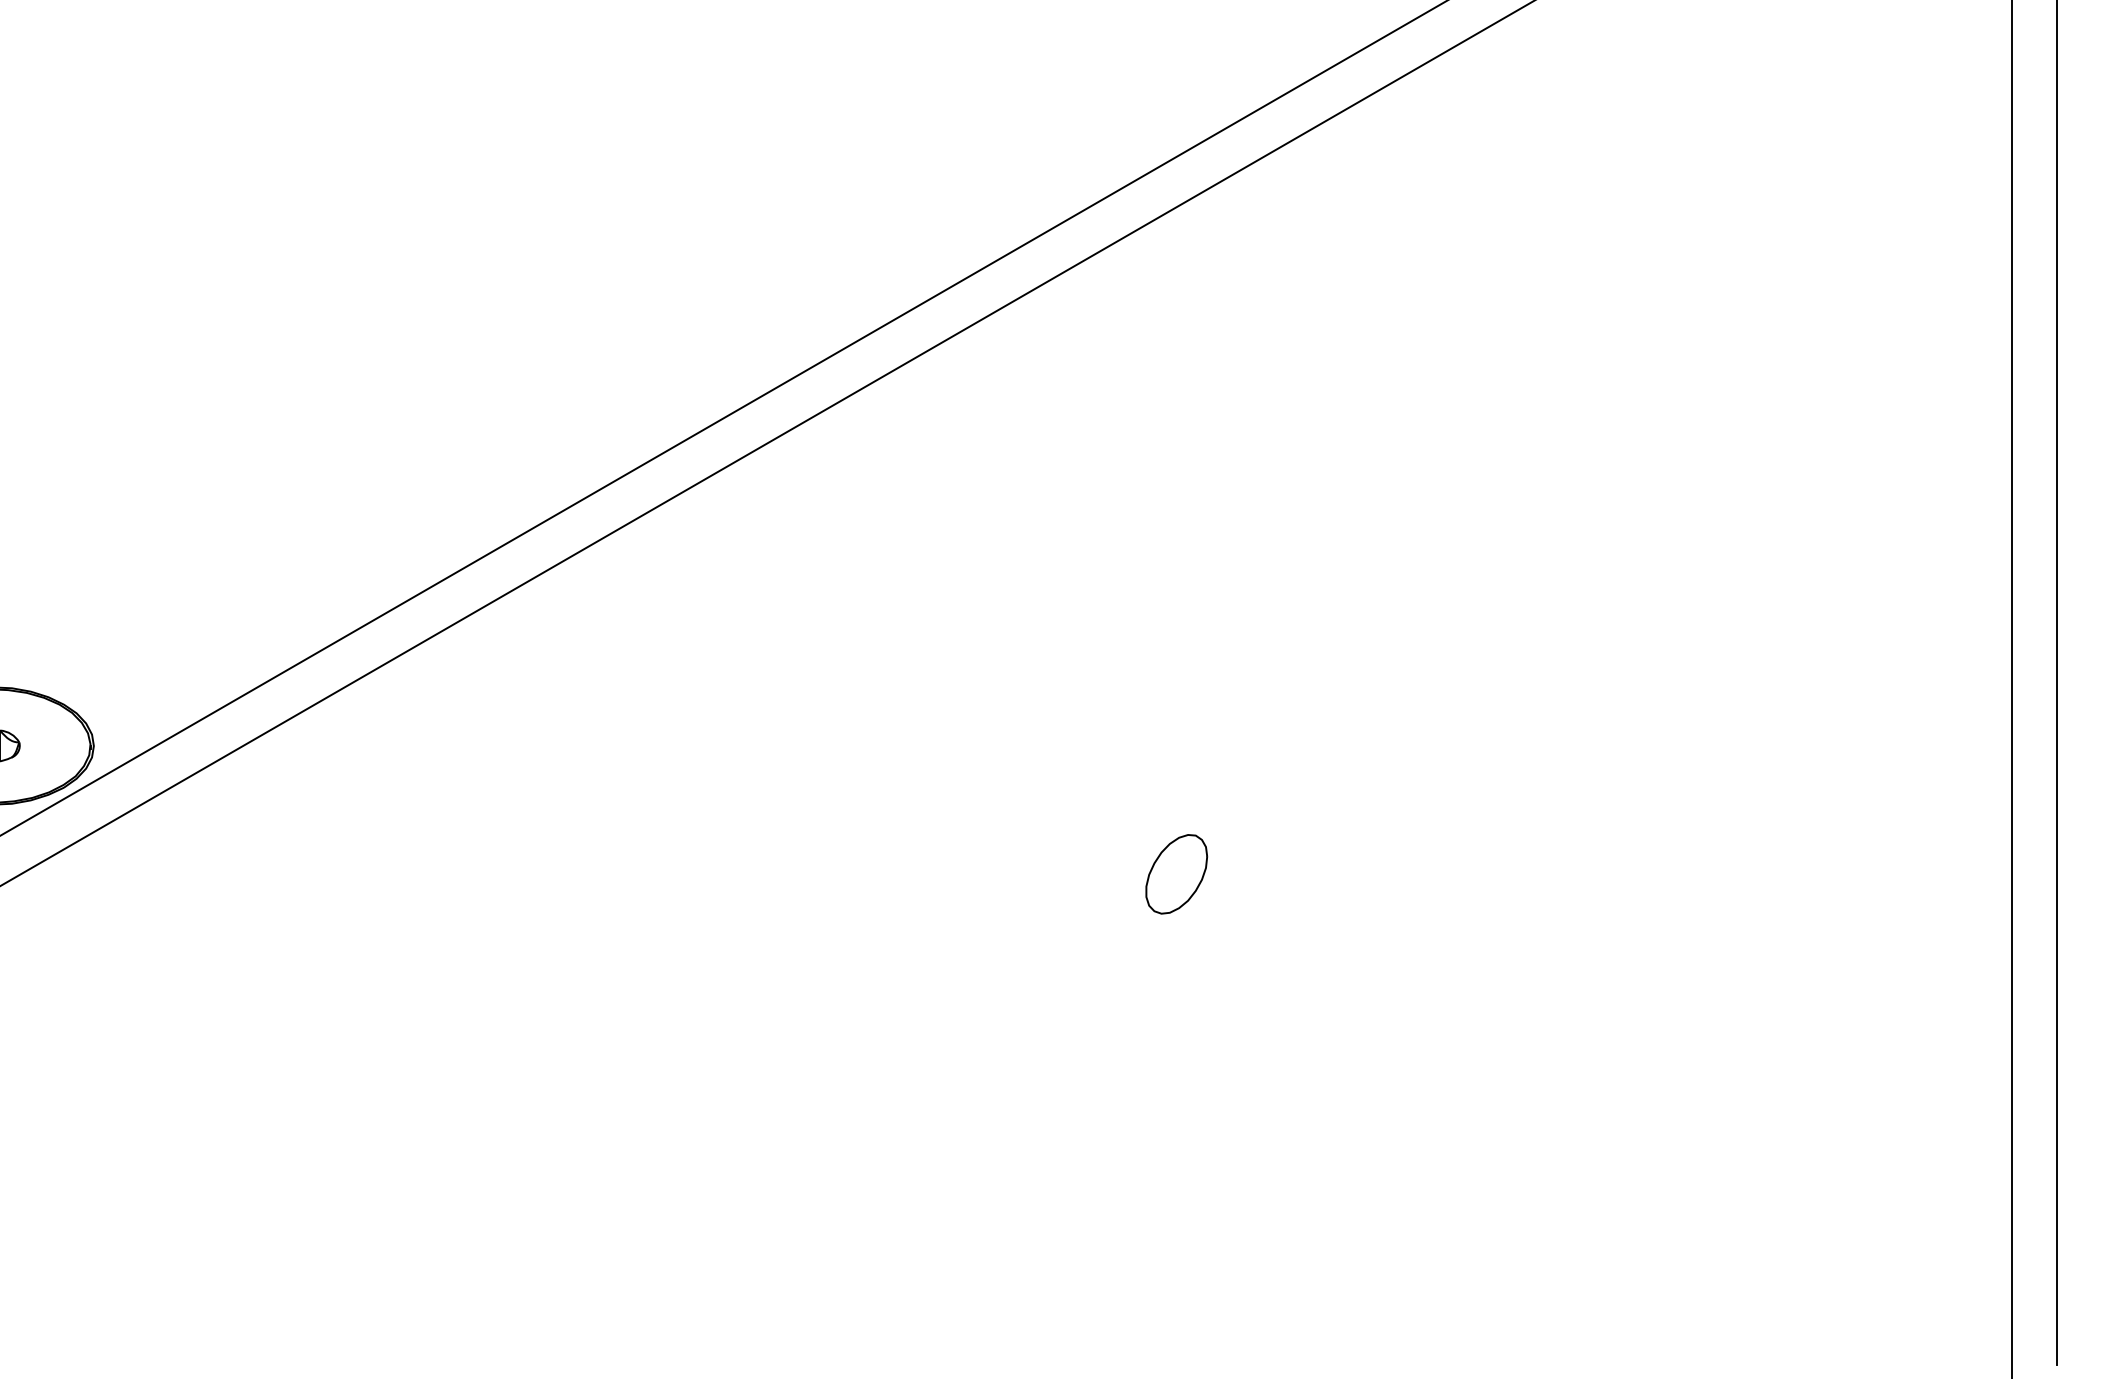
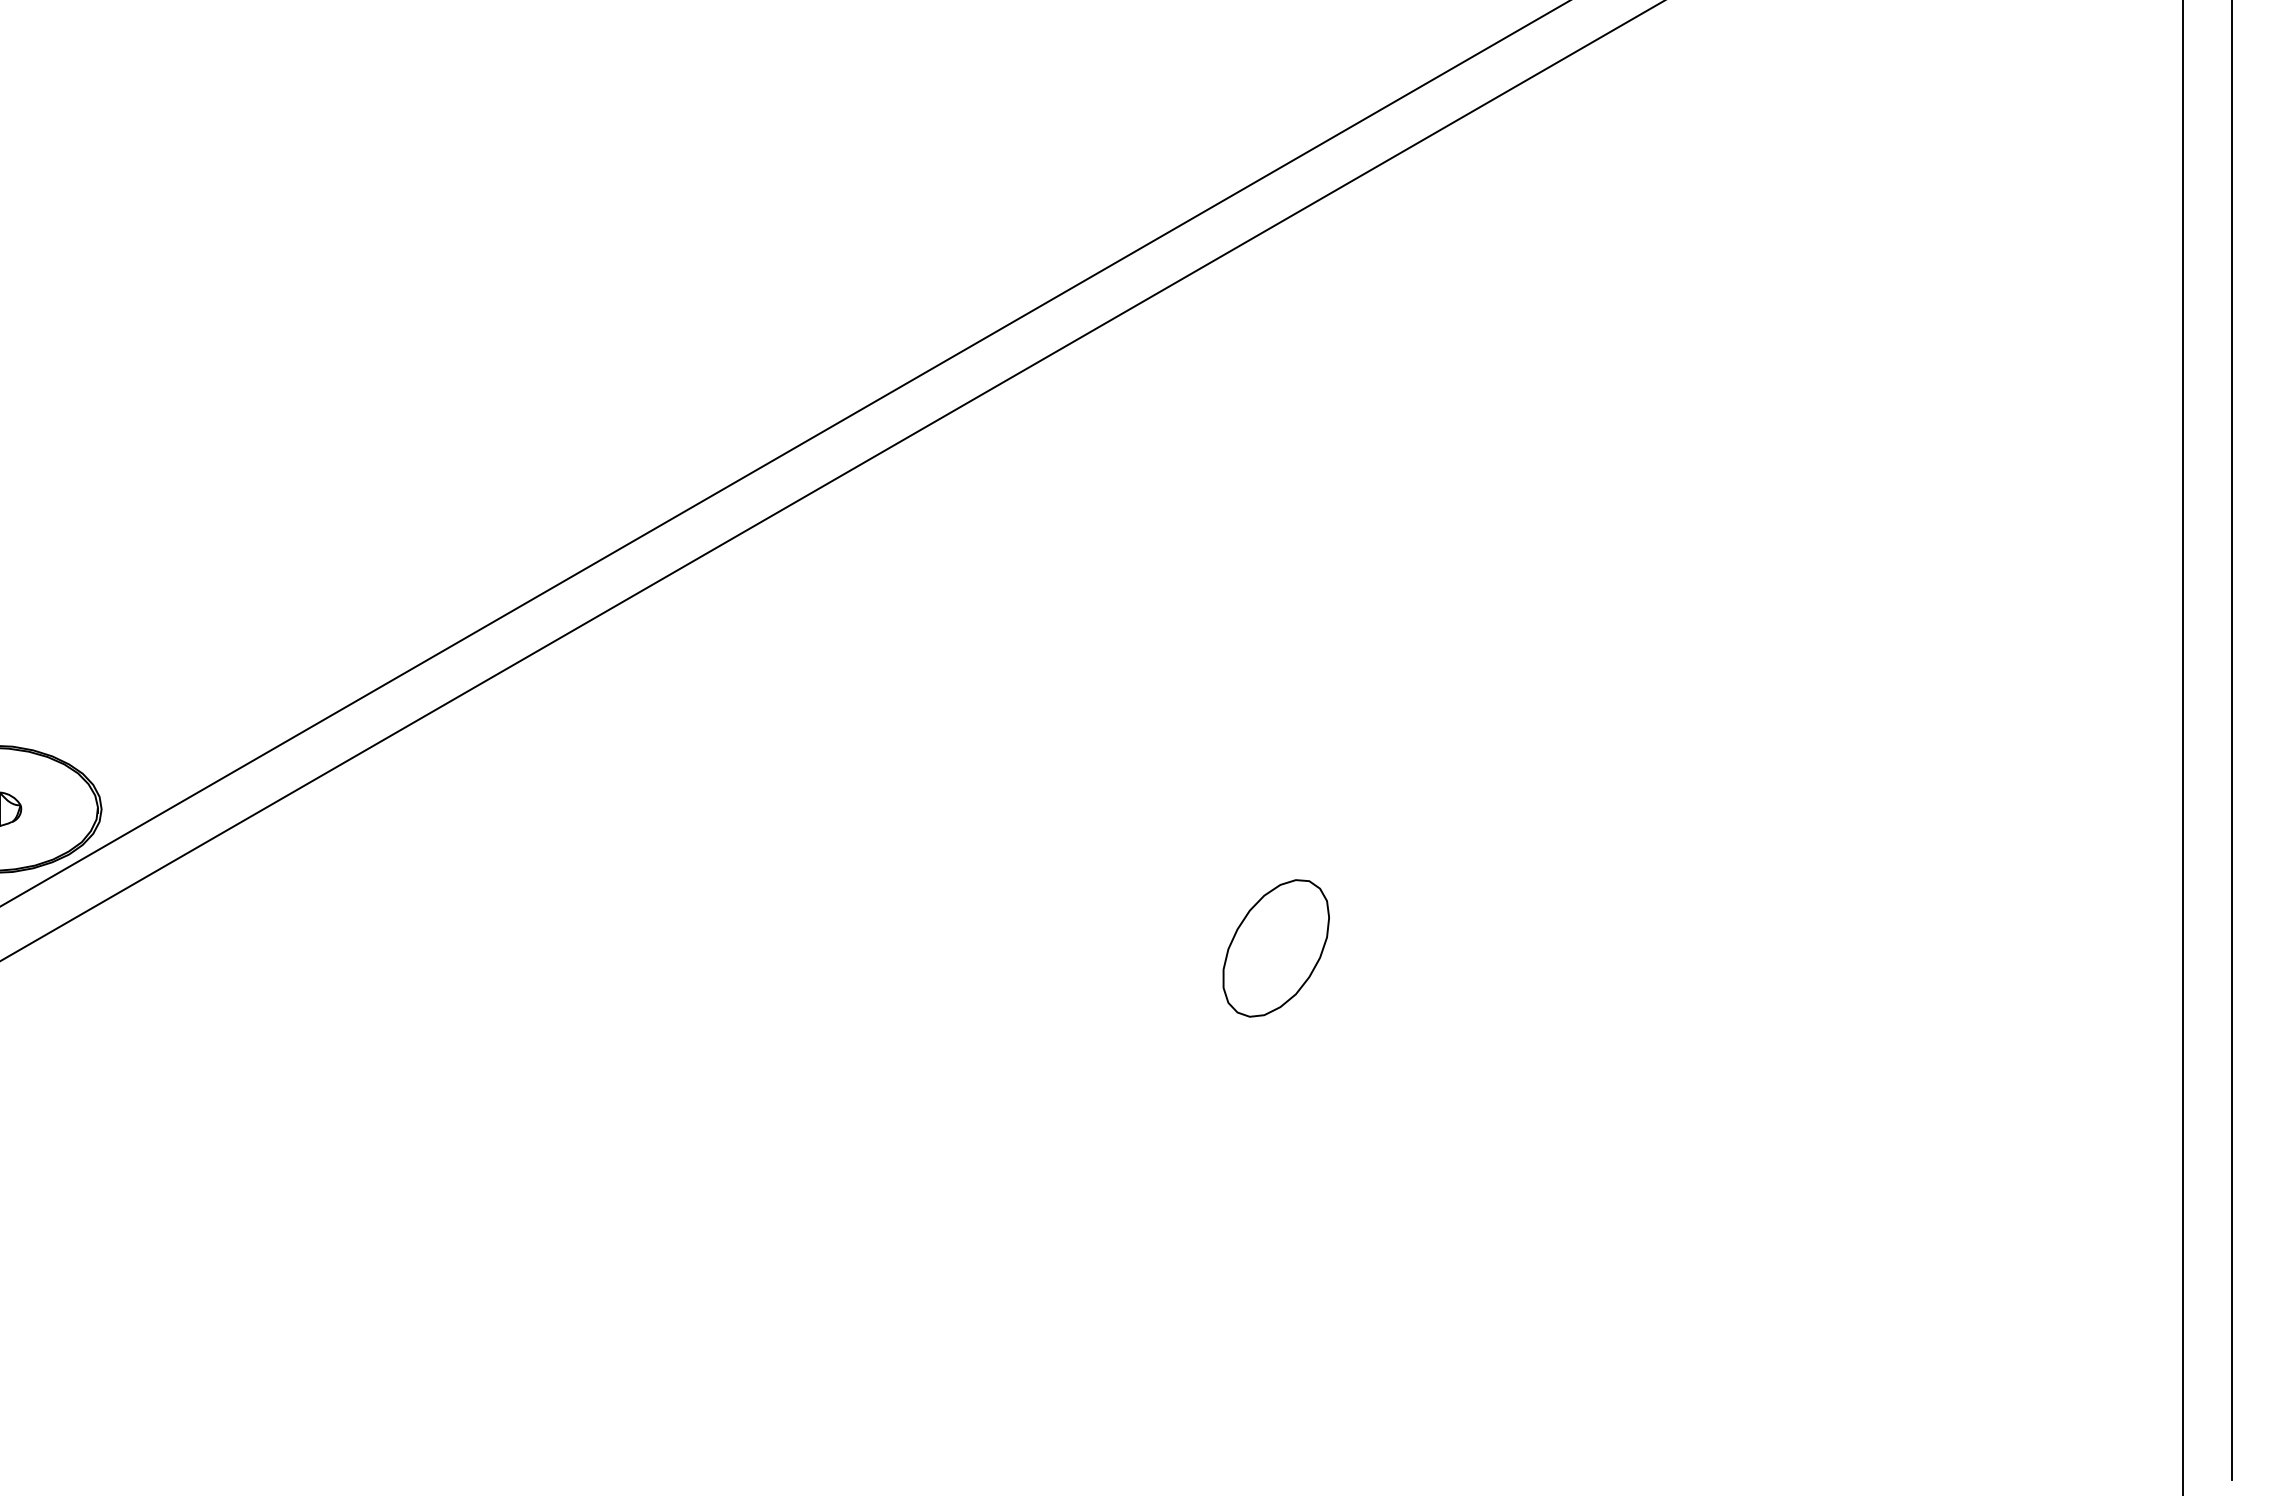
part: (1176, 874) -> (1276, 948), size x1.6

